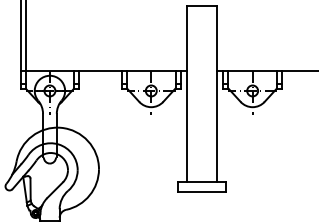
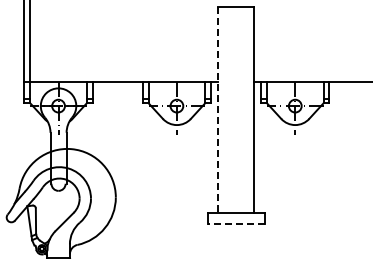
line: (186, 93) -> (218, 109), solid -> dashed
line: (201, 192) -> (235, 224), solid -> dashed

